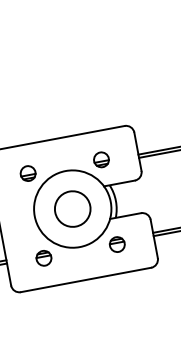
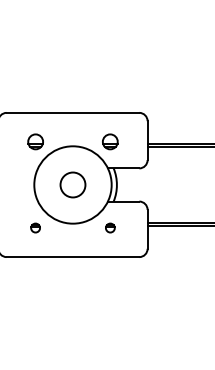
circle: (72, 208) -> (72, 184), size x0.7
part: (117, 243) -> (110, 227), size x0.6
part: (43, 257) -> (35, 227), size x0.6

